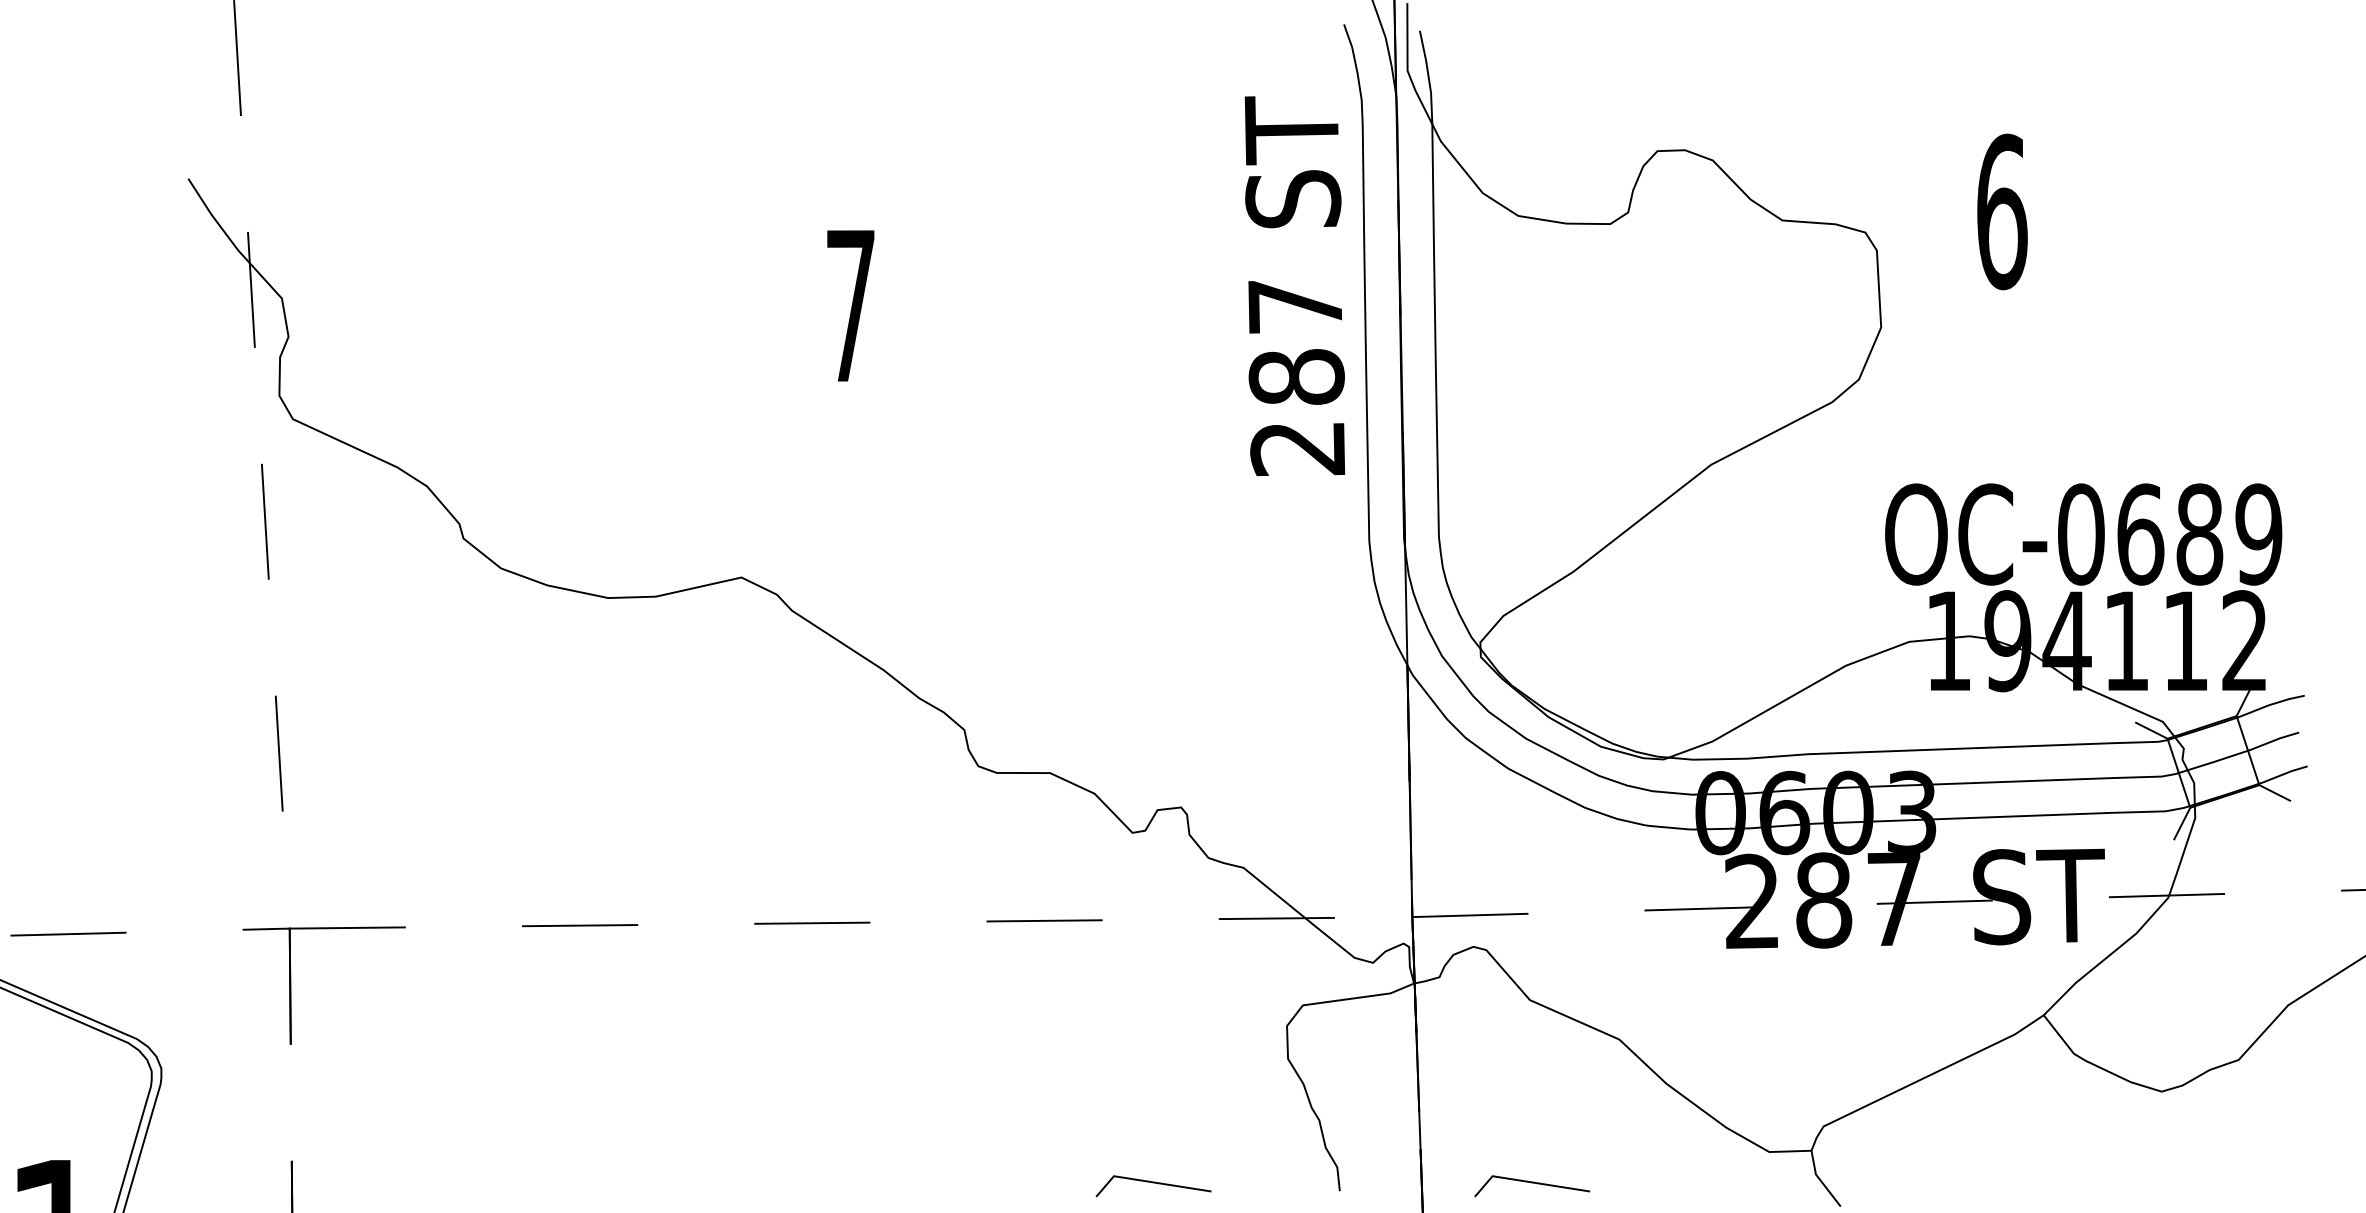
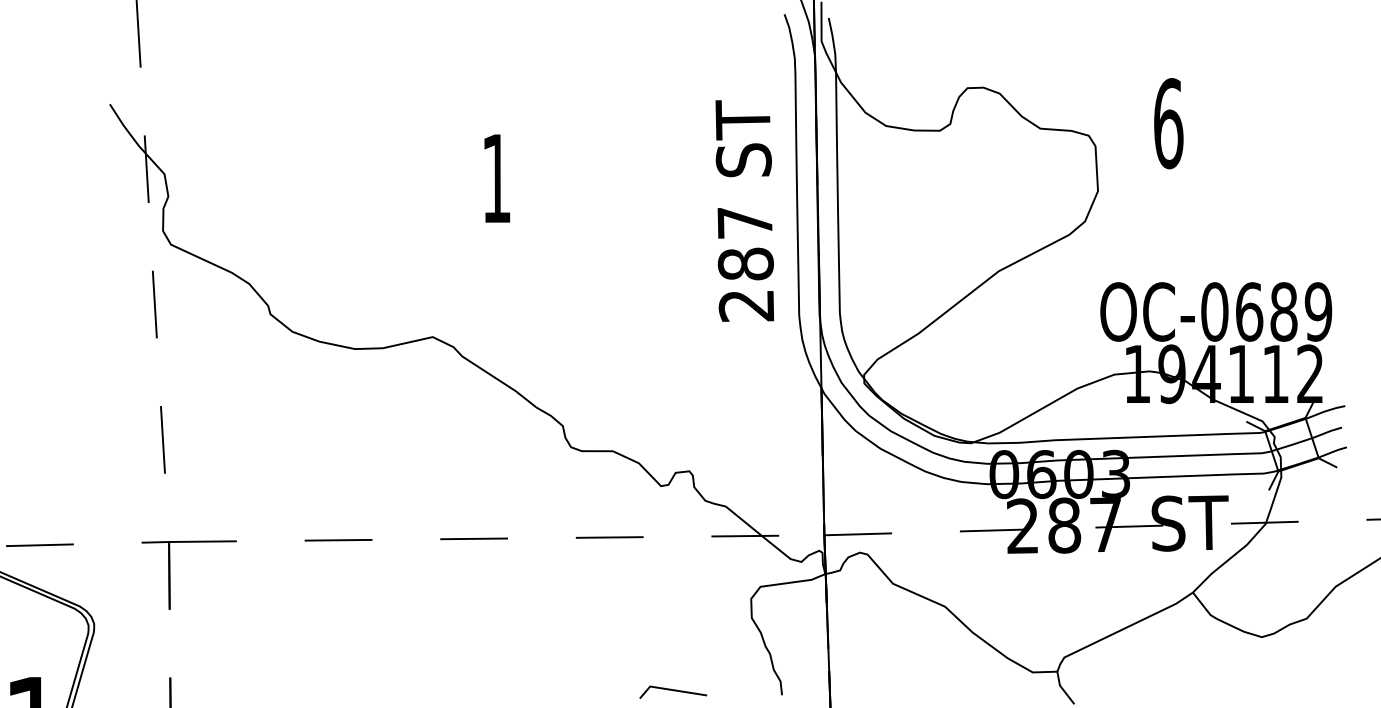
text: (1294, 285) -> (744, 210), moved
text: (850, 305) -> (496, 178), 7 -> 1
line: (1532, 1184) -> (894, 691), removed

